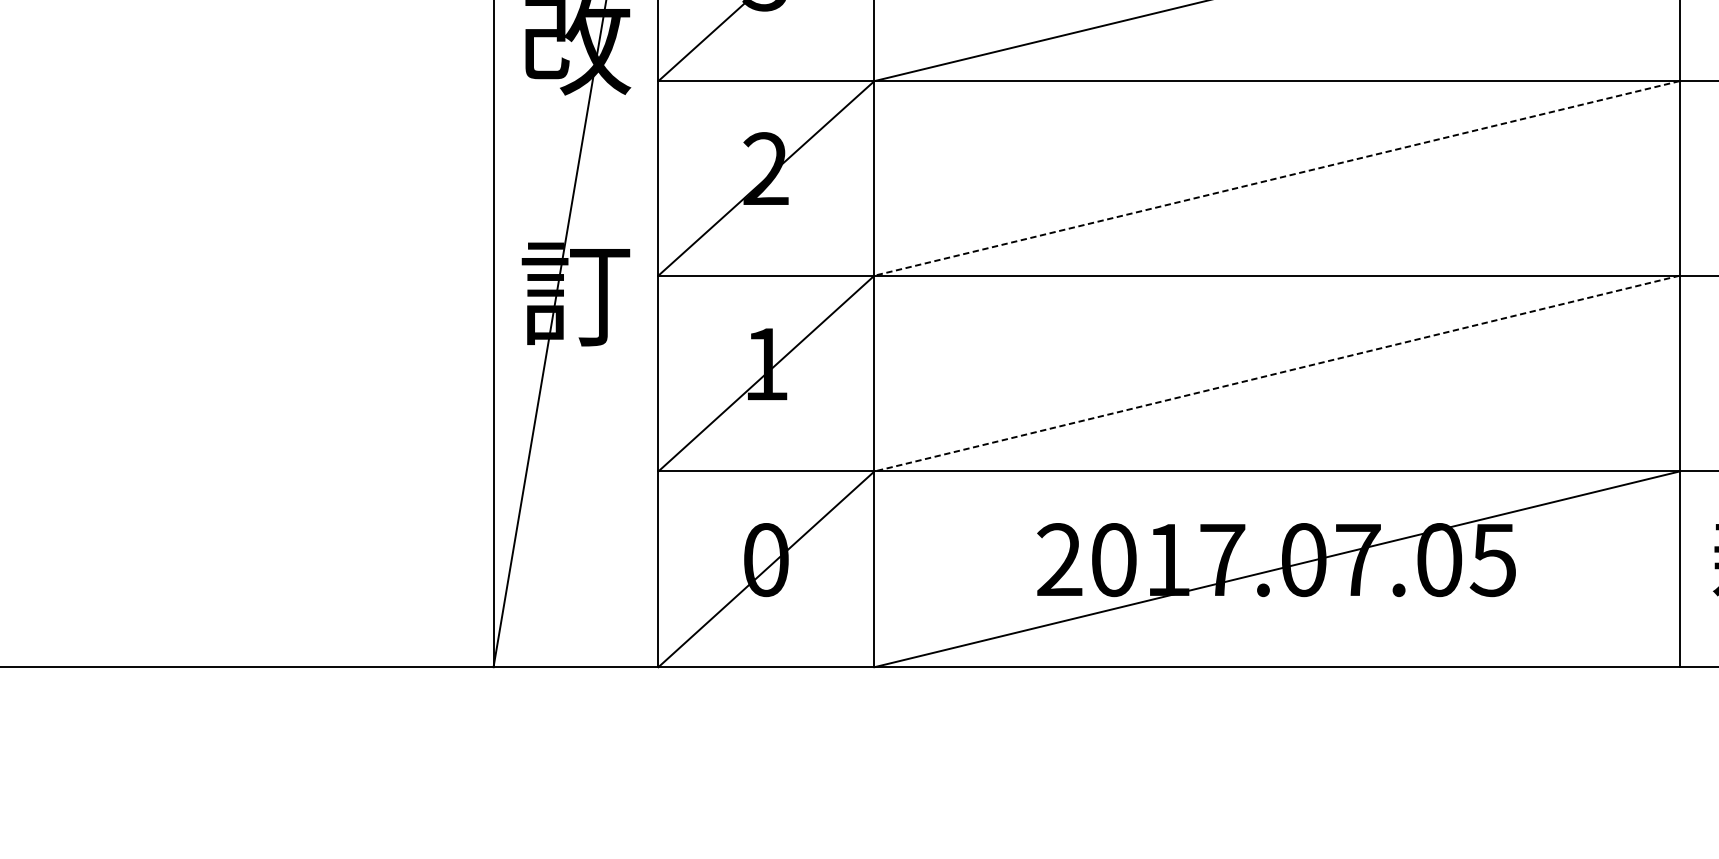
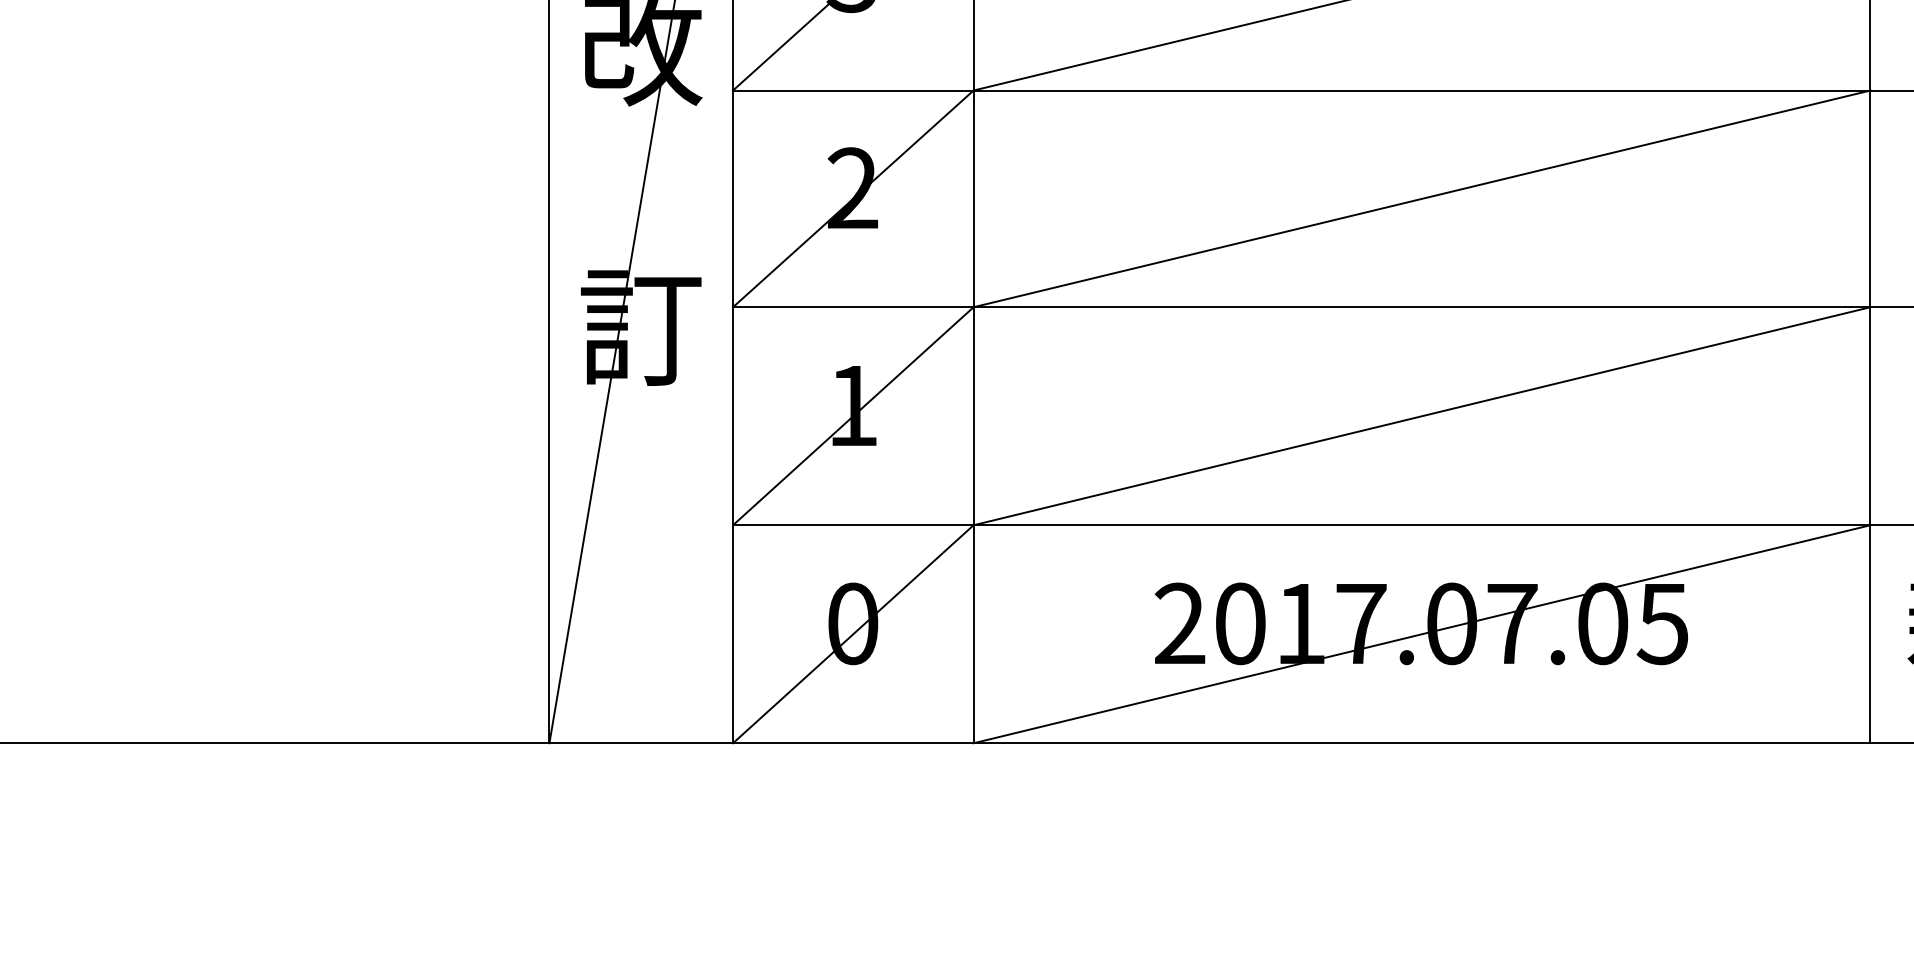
line: (1276, 178) -> (1421, 199), dashed -> solid
line: (1276, 373) -> (1421, 416), dashed -> solid

